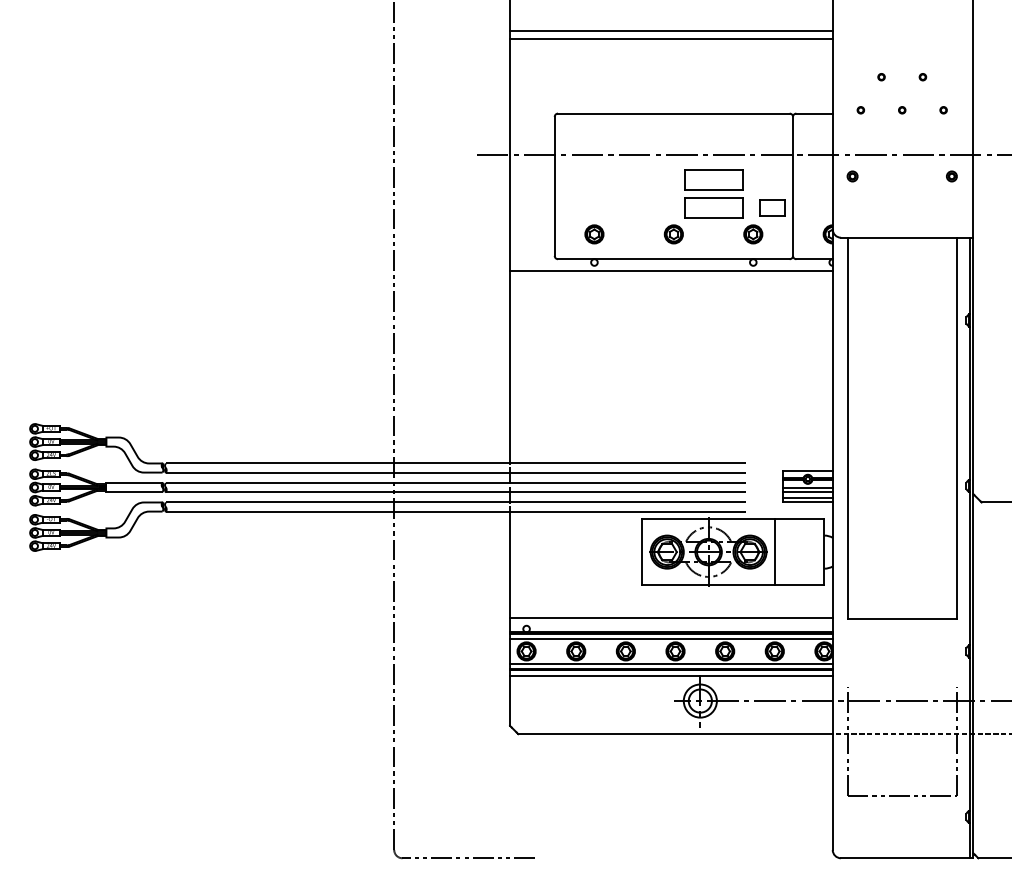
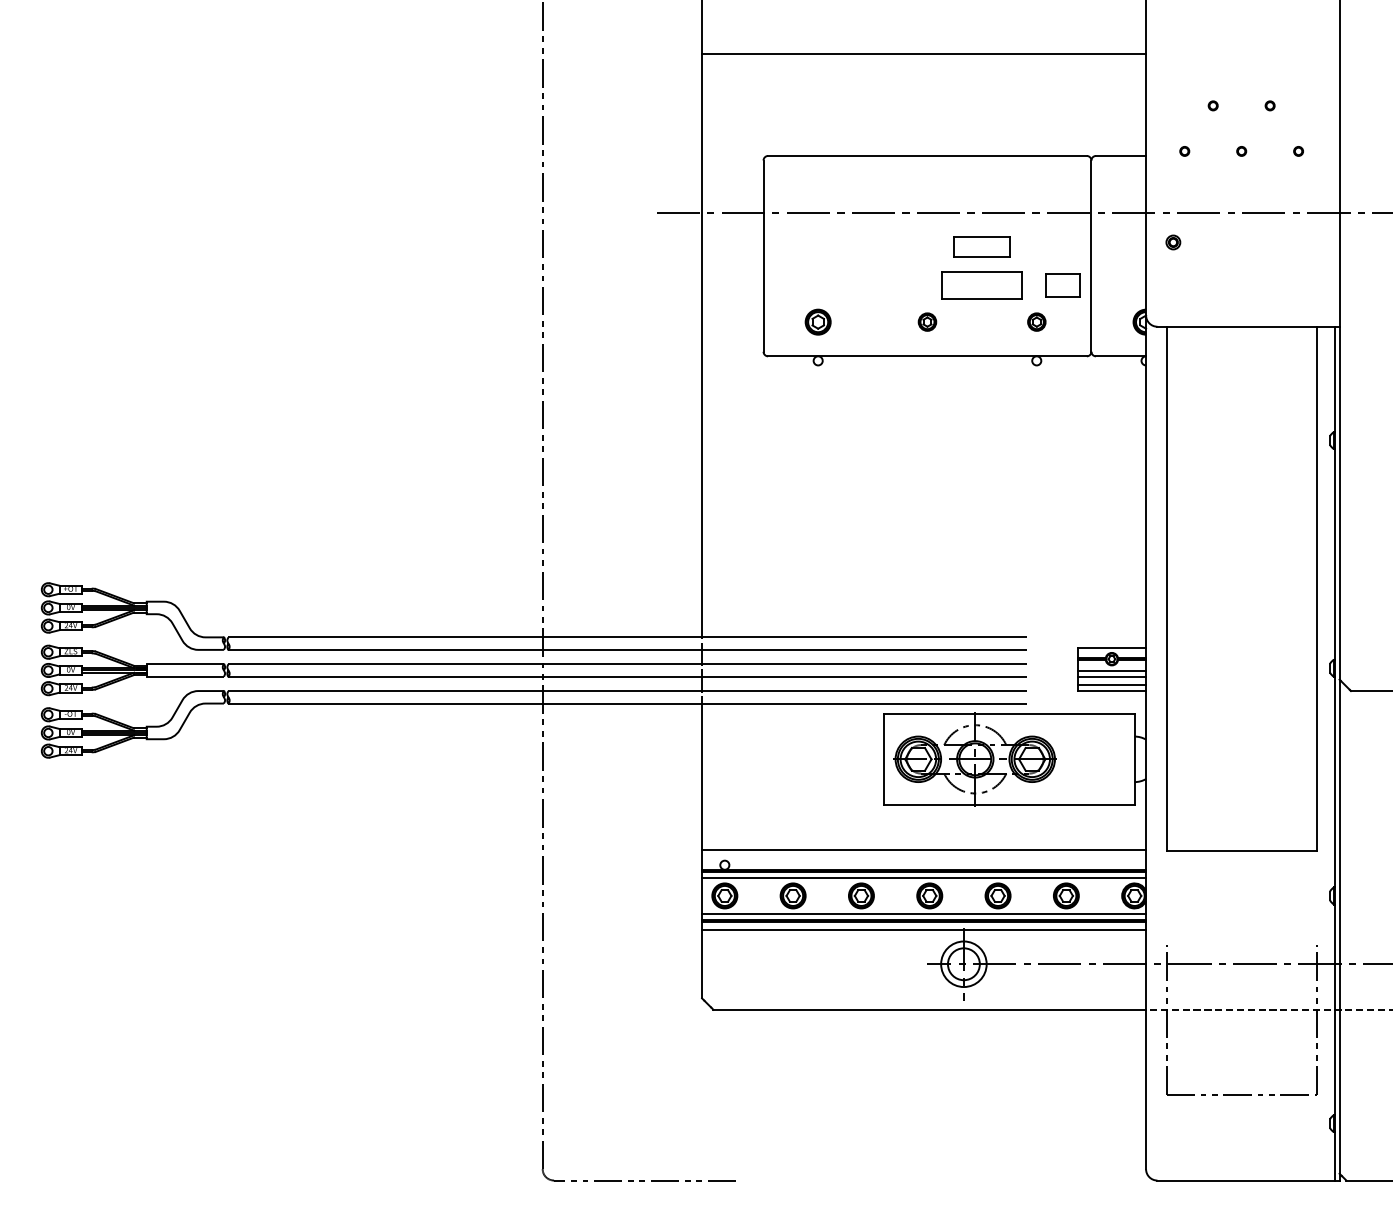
line: (671, 31) -> (924, 42), removed
part: (951, 176) -> (1309, 242), removed
part: (713, 179) -> (981, 246), size x0.7
part: (673, 233) -> (927, 321), size x0.7
part: (753, 233) -> (1036, 321), size x0.7
line: (671, 270) -> (924, 372), removed
line: (774, 551) -> (1066, 758), removed

